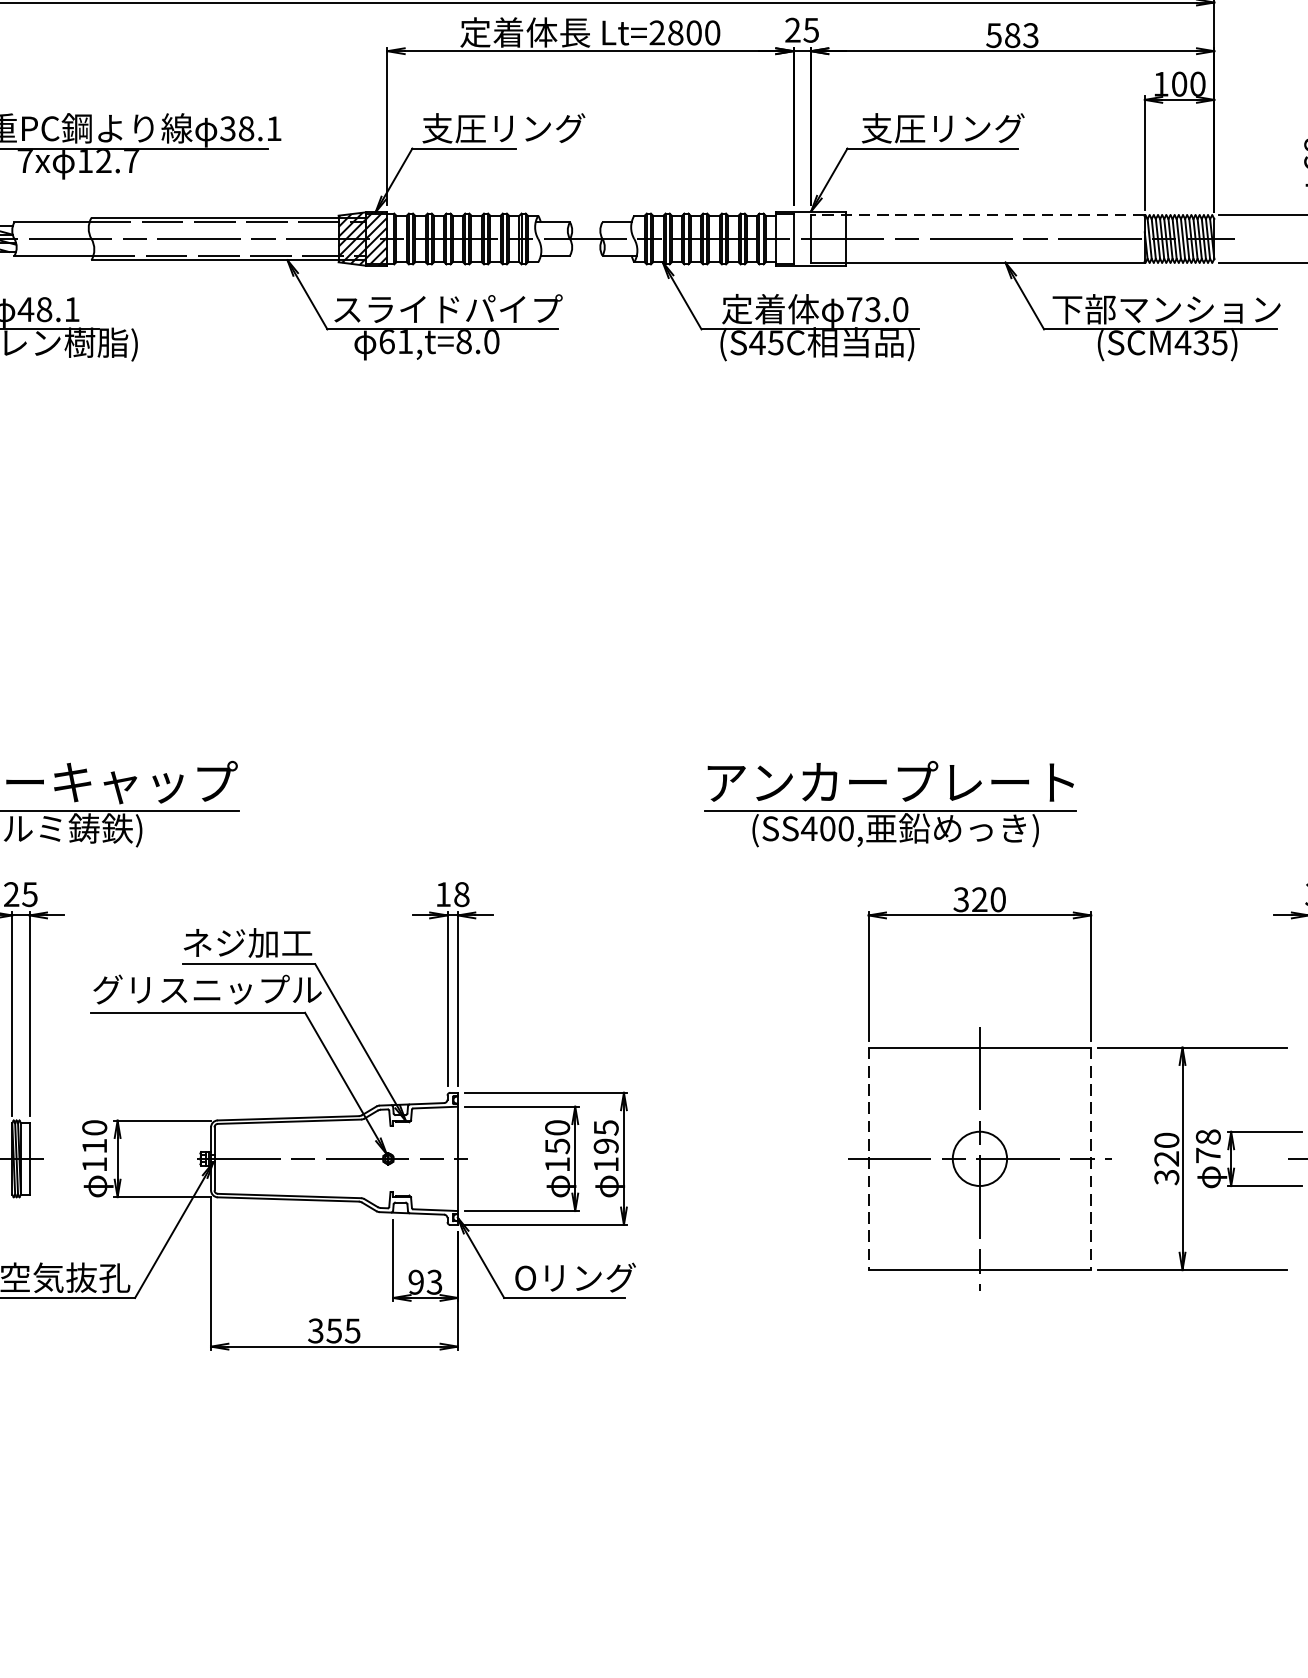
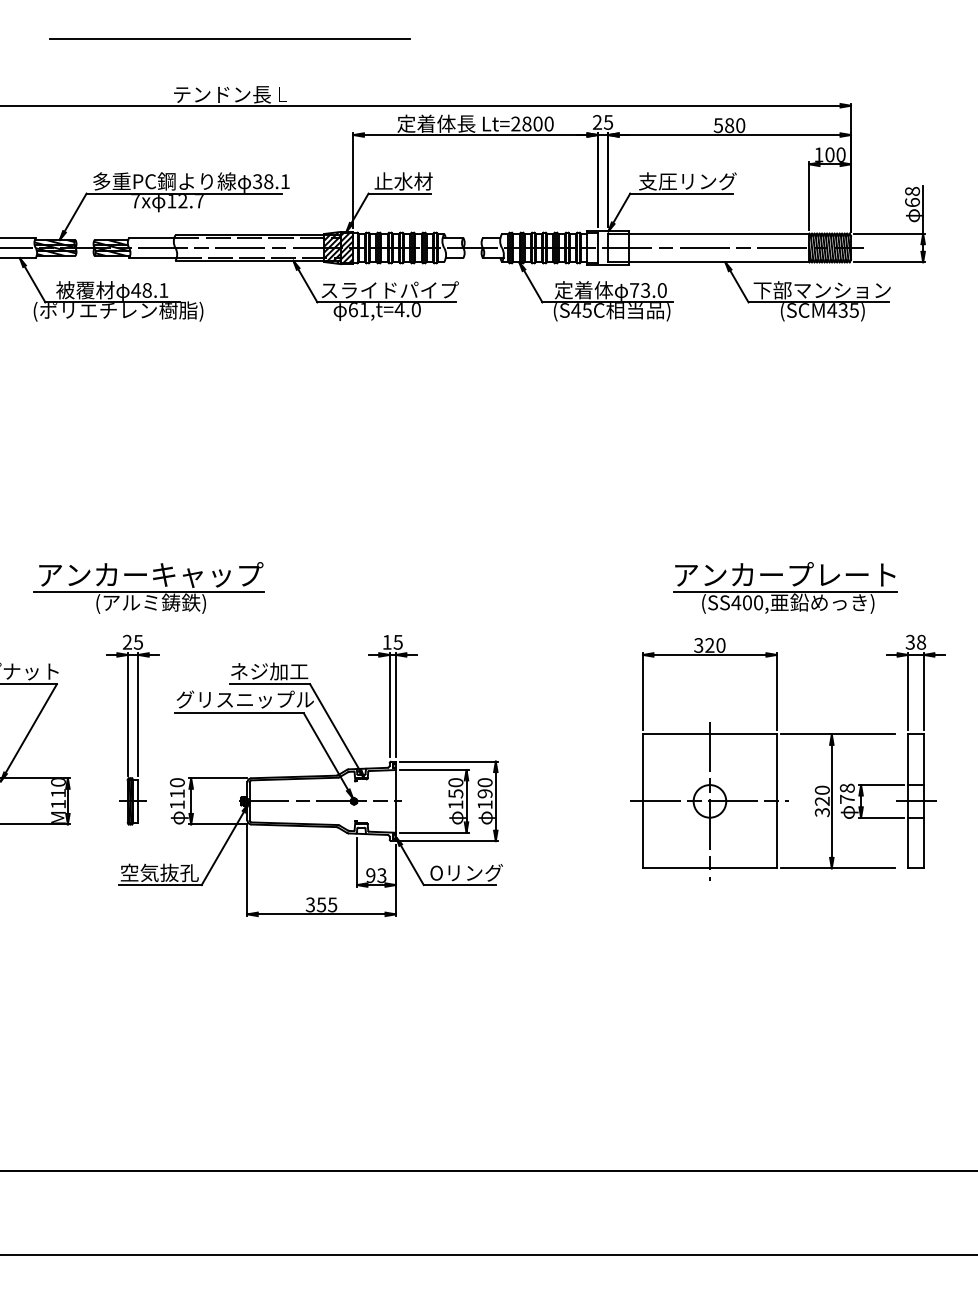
text: (1030, 35) -> (740, 125), 583 -> 580
text: (503, 128) -> (423, 181), 支圧リング -> 止水材
line: (977, 214) -> (708, 233), dashed -> solid
text: (463, 342) -> (399, 310), 61,t=8.0 -> 61,t=4.0
part: (891, 803) -> (785, 587), moved
text: (460, 893) -> (397, 641), 18 -> 15
text: (605, 1127) -> (484, 782), 195 -> 190
line: (869, 1159) -> (643, 801), dashed -> solid
line: (1090, 1159) -> (776, 801), dashed -> solid

